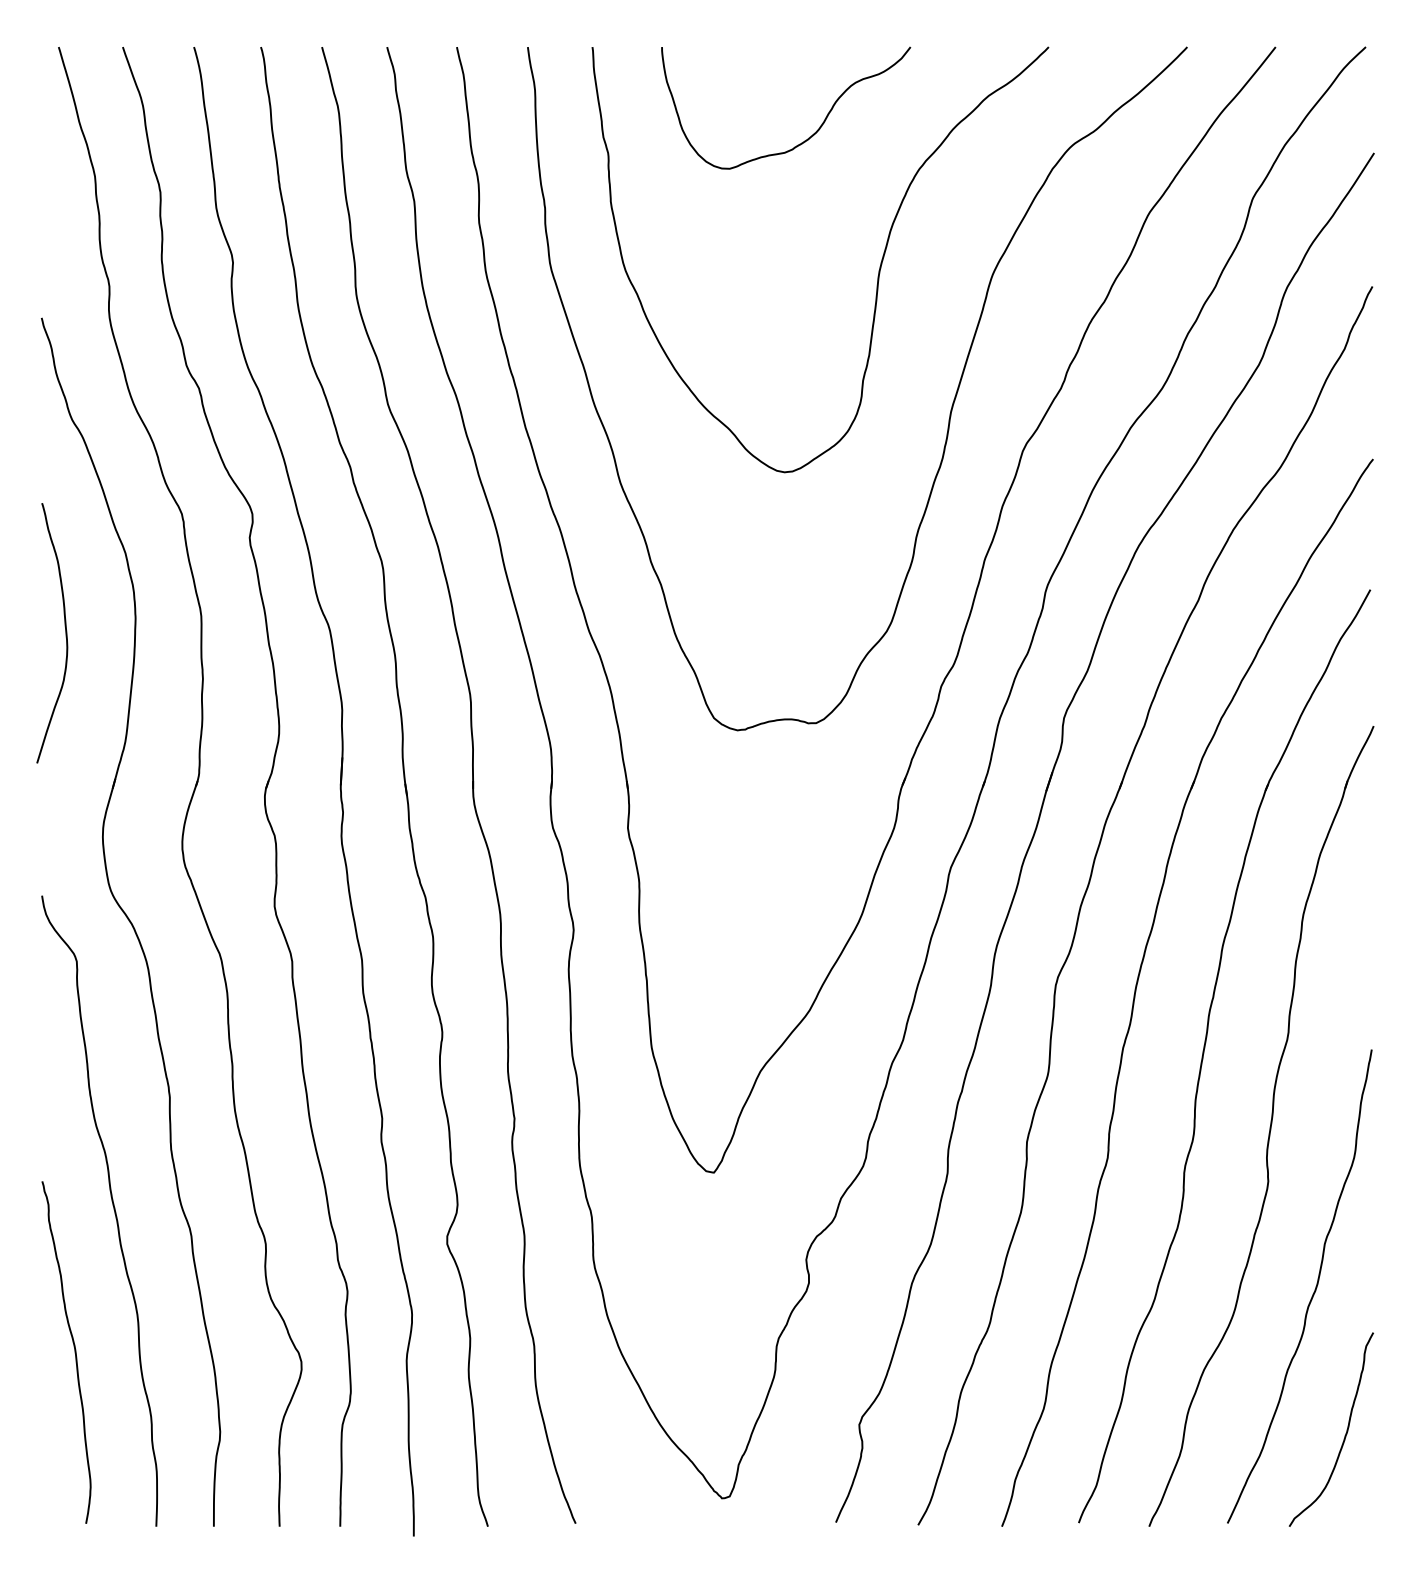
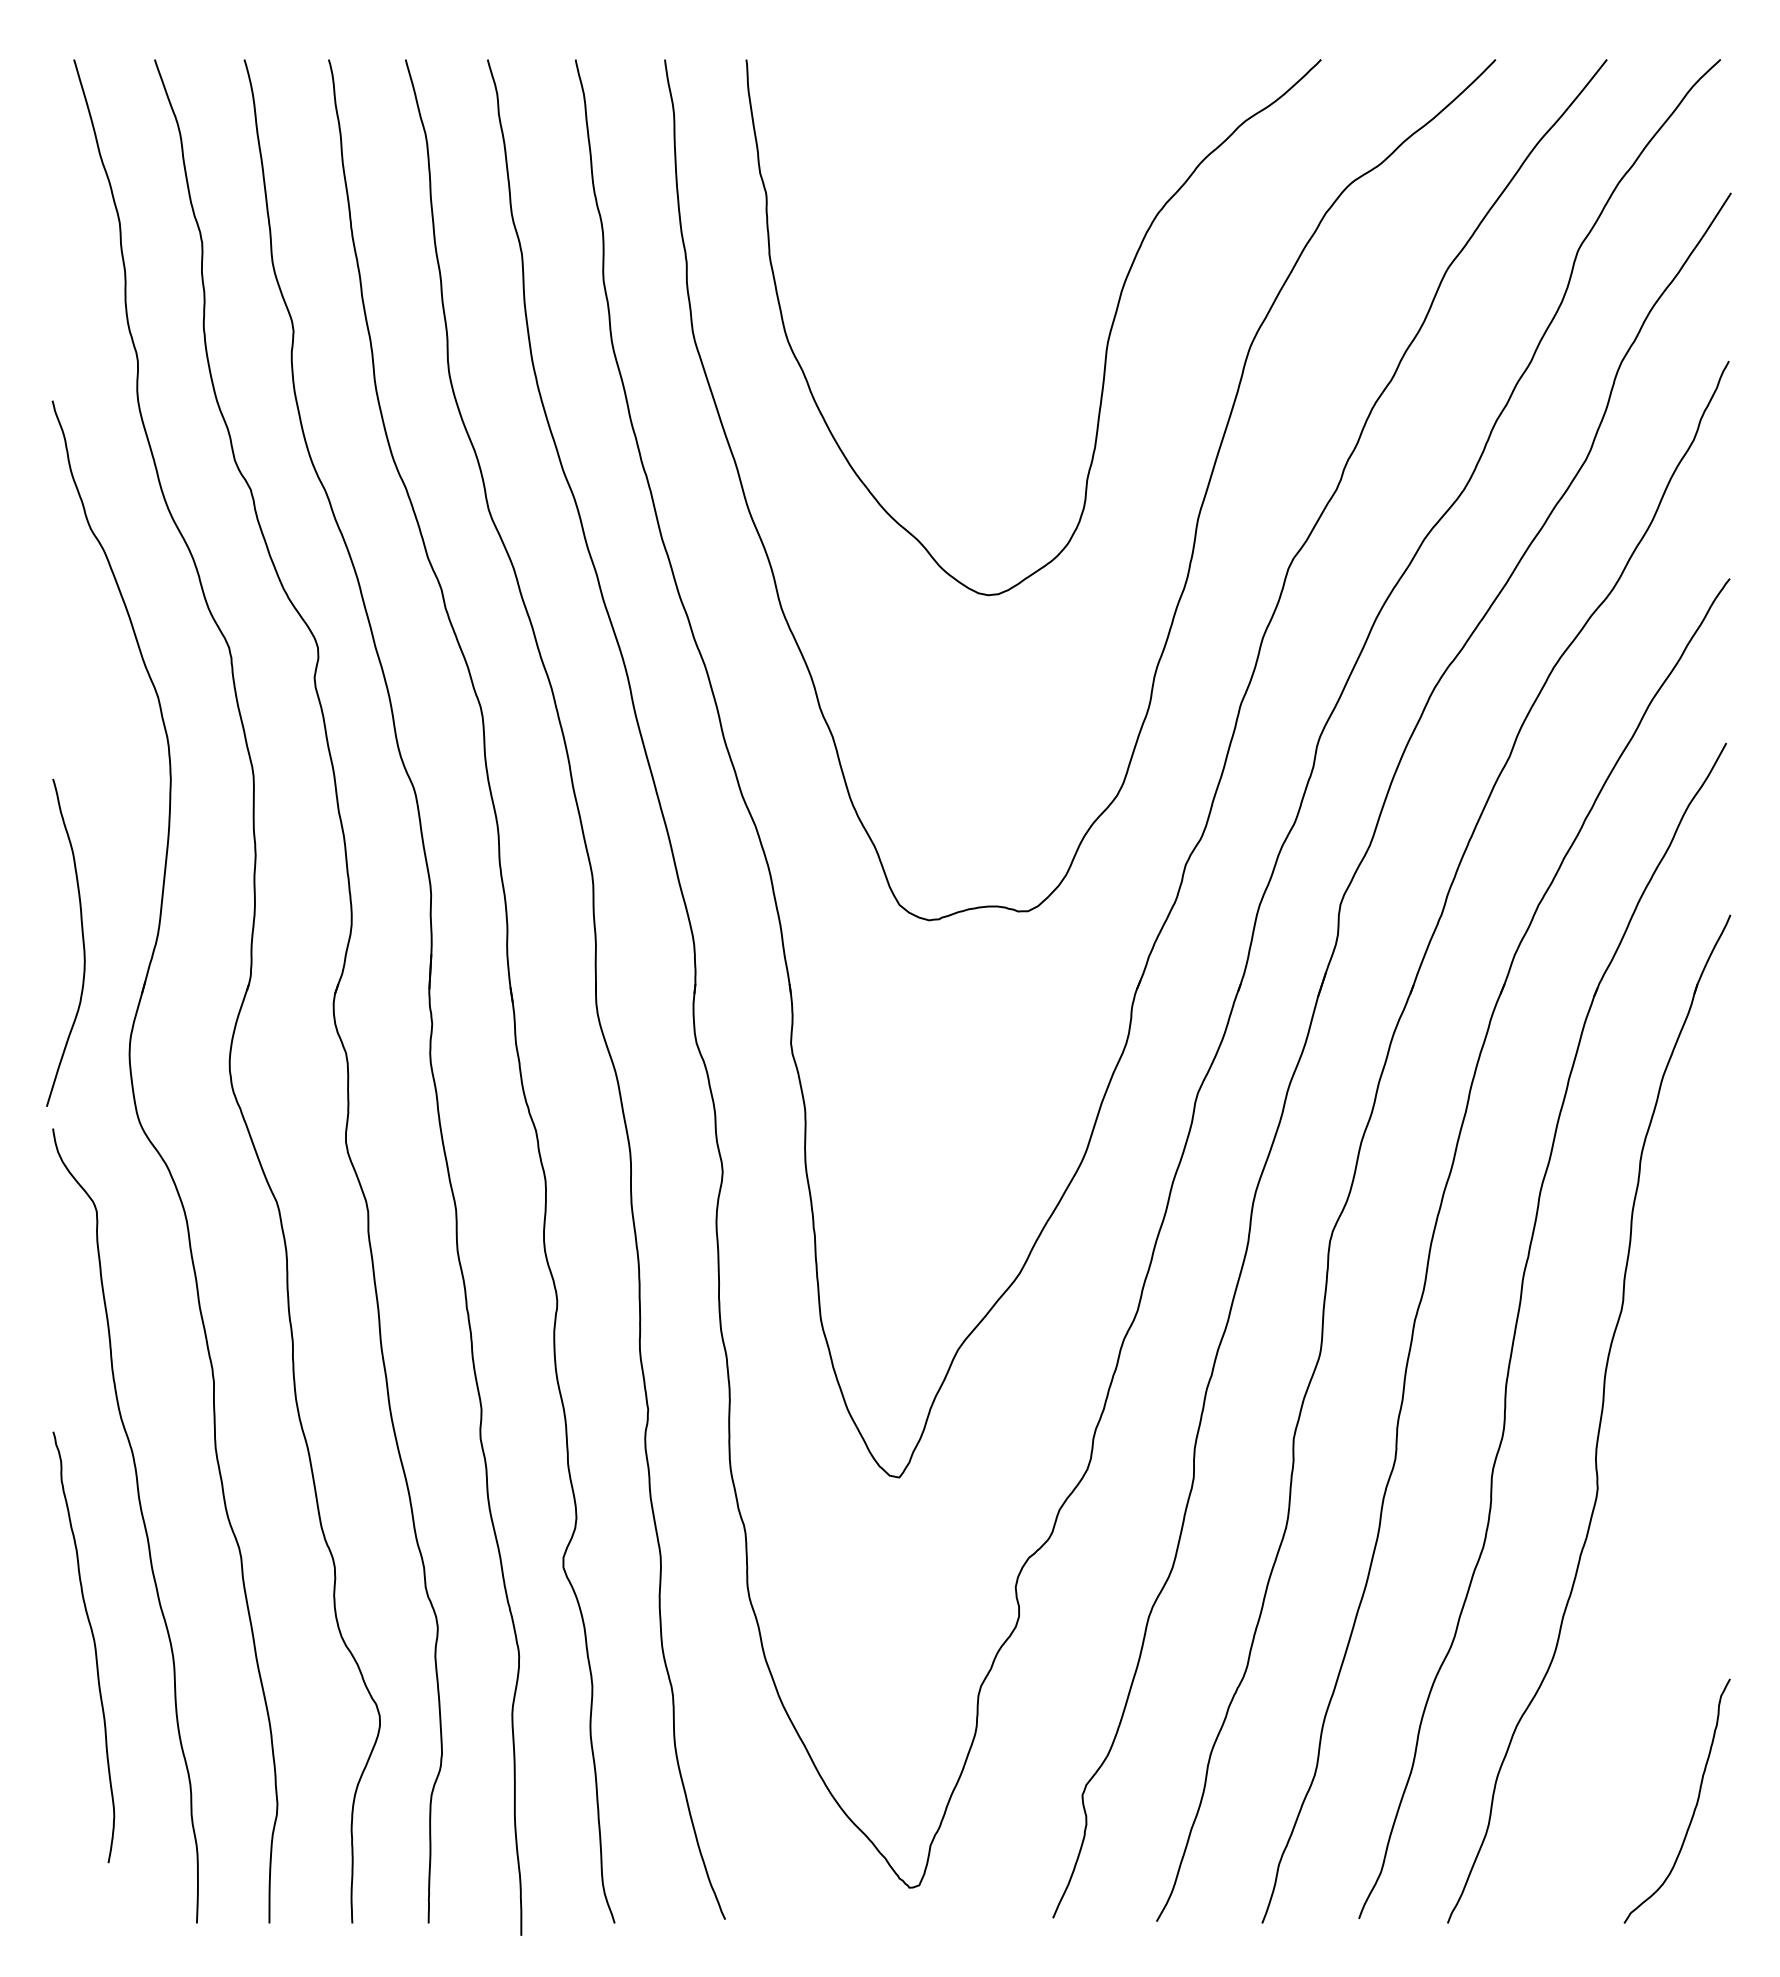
curve: (808, 137) -> (1018, 173), removed
curve: (65, 633) -> (82, 943), moved
curve: (1313, 1292) -> (1654, 1628), removed
curve: (74, 1352) -> (93, 1647), moved

